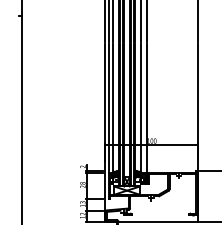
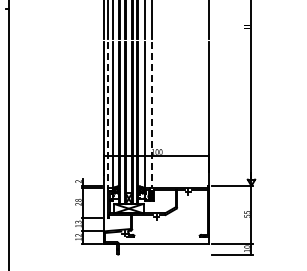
line: (109, 108) -> (108, 115), solid -> dashed
line: (147, 108) -> (152, 115), solid -> dashed

